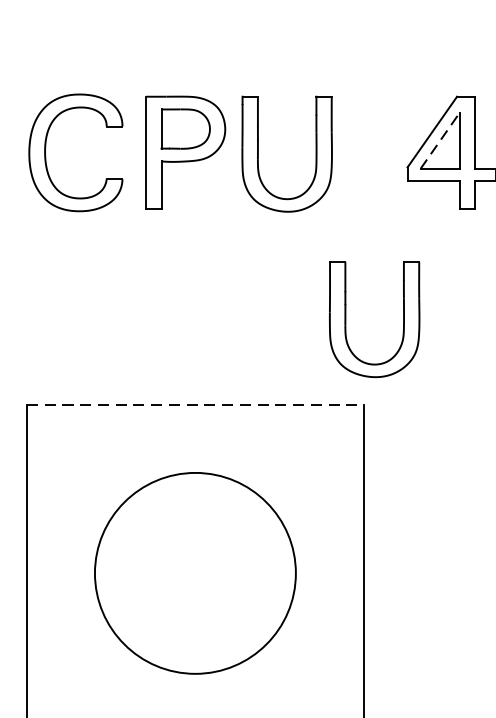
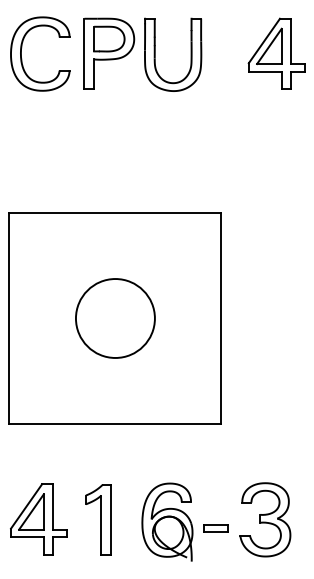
line: (440, 140) -> (269, 46), dashed -> solid
part: (402, 318) -> (245, 158), removed
line: (195, 404) -> (115, 212), dashed -> solid
circle: (193, 573) -> (114, 318), size x0.62

